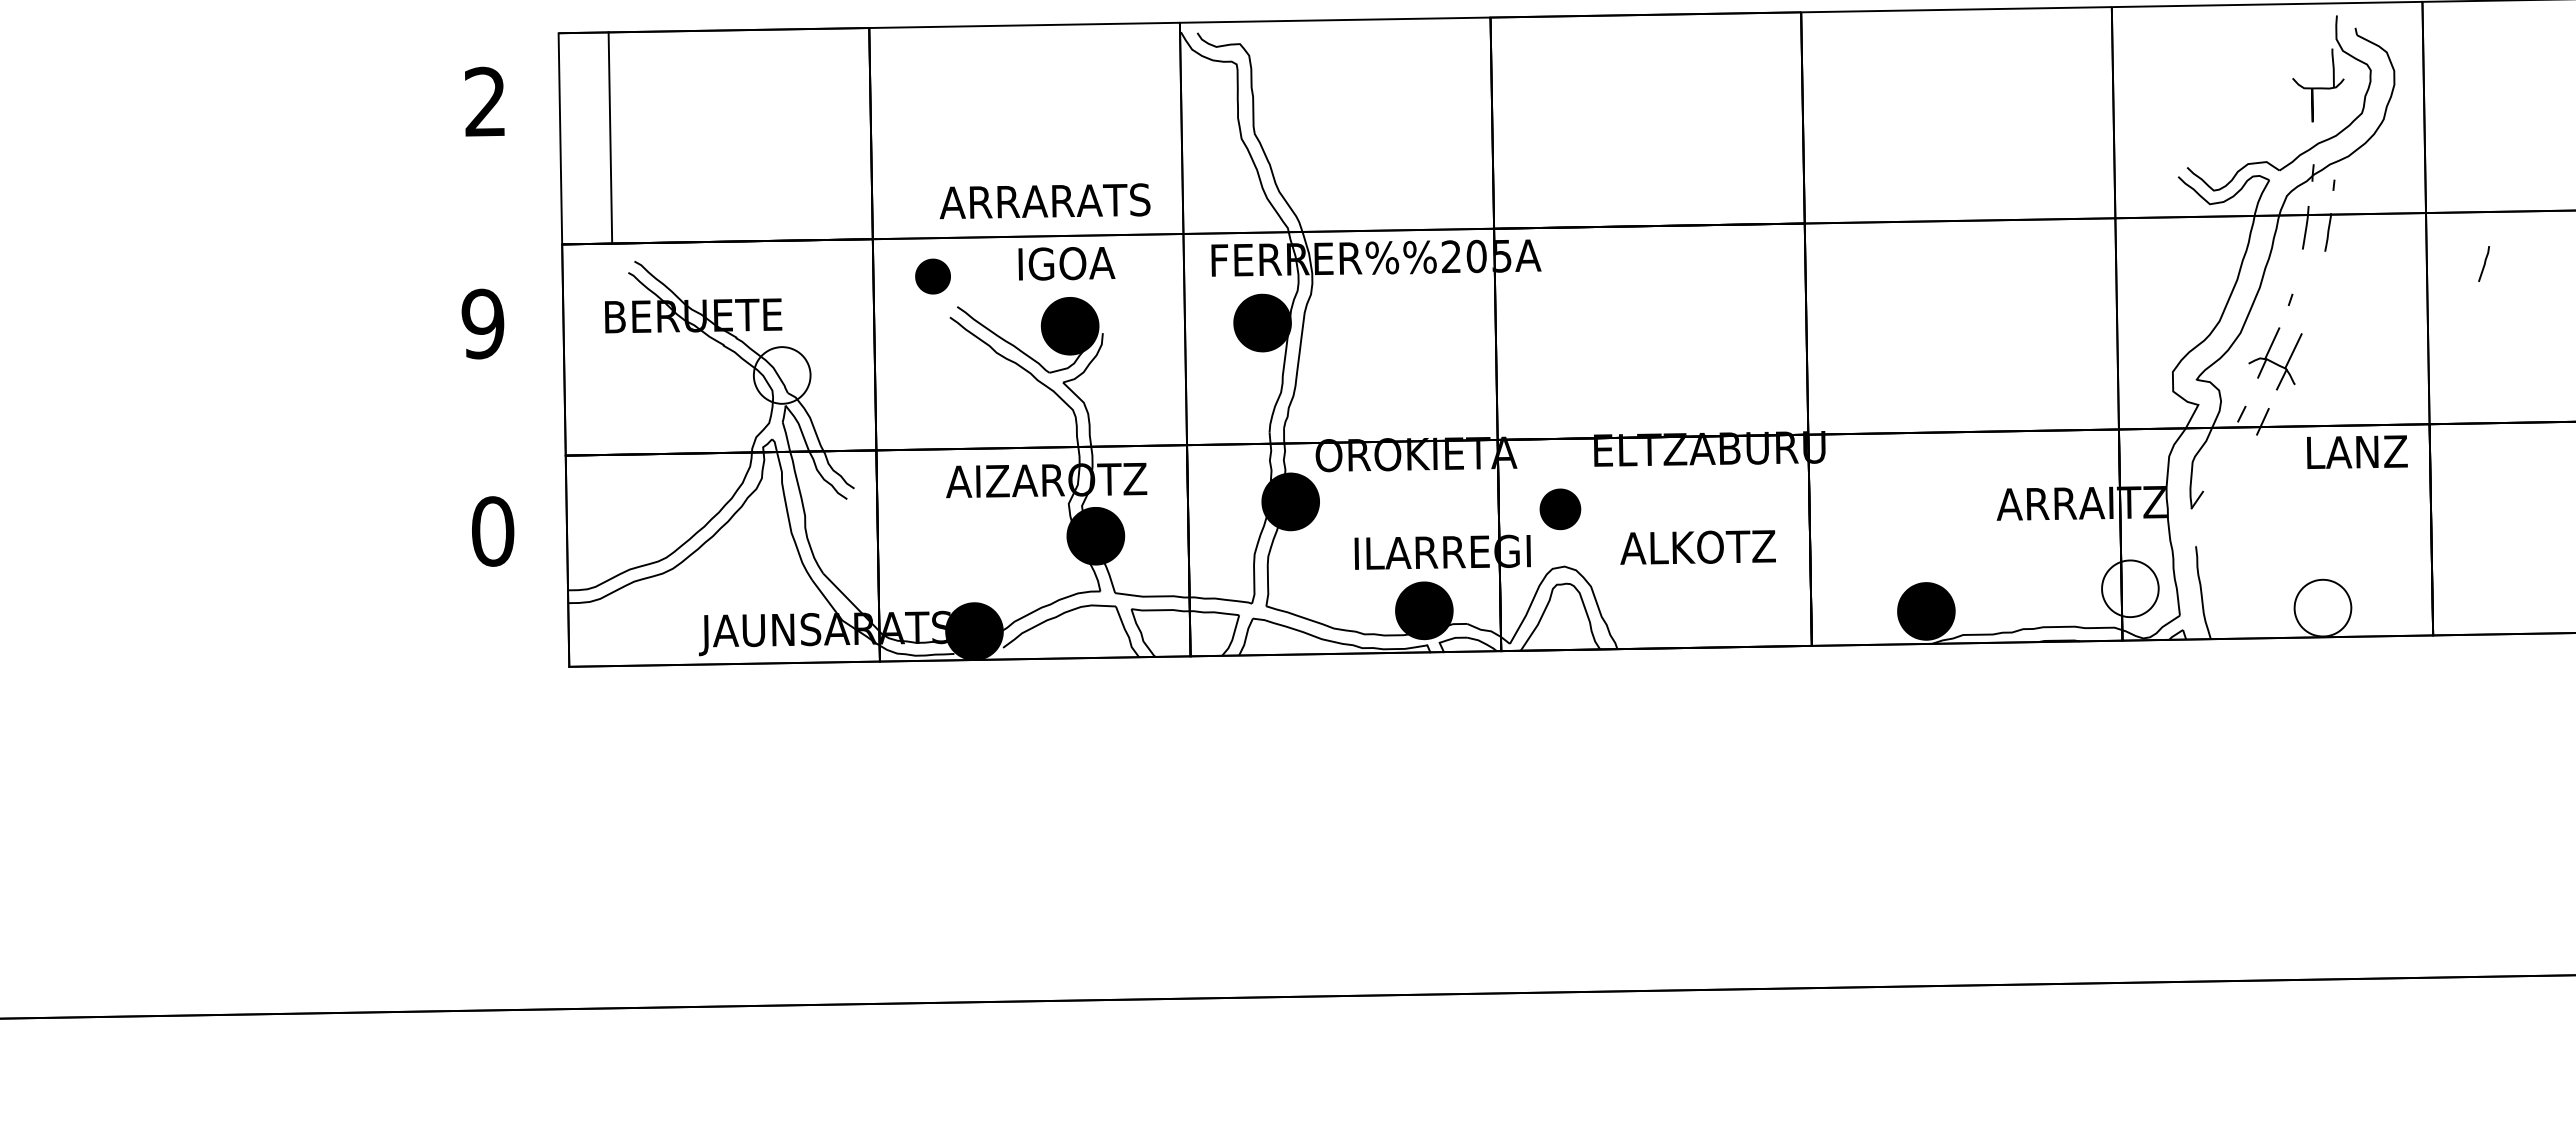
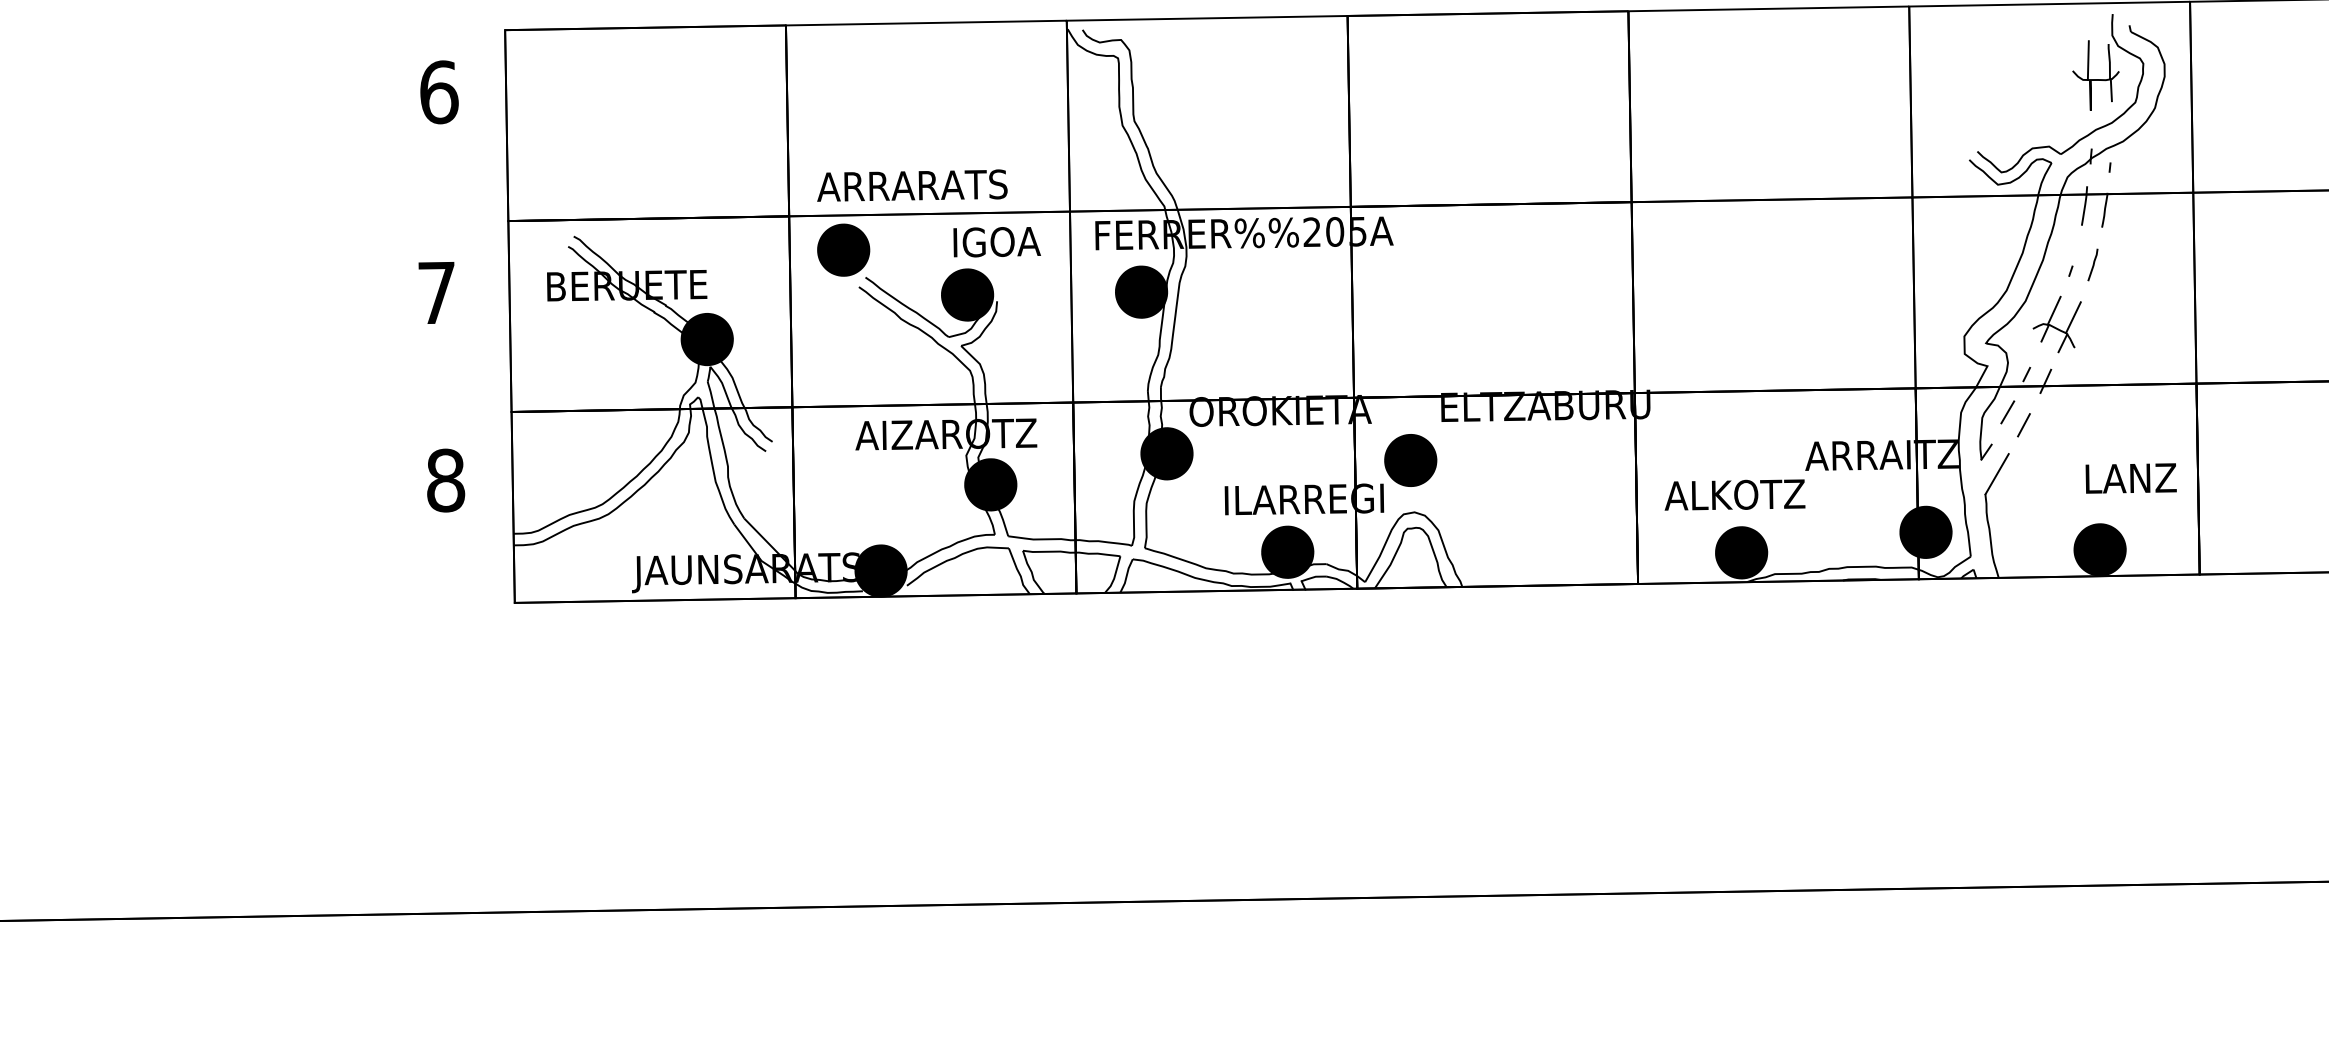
line: (2309, 66) -> (2087, 60), added
line: (2335, 99) -> (2111, 90), added
text: (485, 101) -> (439, 91), 2 -> 6
line: (610, 137) -> (506, 125), moved
text: (1044, 201) -> (911, 185), moved
text: (1066, 263) -> (996, 241), moved
line: (2484, 263) -> (2093, 264), moved
part: (932, 276) -> (843, 250), size x1.67
text: (482, 323) -> (436, 292), 9 -> 7
fill: (781, 375) -> (706, 339), added
text: (2357, 451) -> (2131, 477), moved
line: (2220, 455) -> (2007, 411), added
line: (2238, 469) -> (2023, 424), added
part: (1560, 509) -> (1410, 460), size x1.43
line: (2208, 524) -> (1996, 474), added
text: (493, 531) -> (446, 480), 0 -> 8
text: (1697, 547) -> (1734, 495), moved
fill: (2130, 588) -> (1926, 532), added
fill: (2322, 607) -> (2099, 549), added

